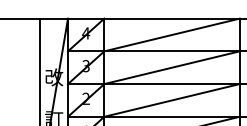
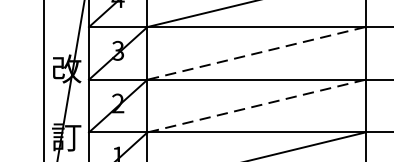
line: (172, 67) -> (257, 53), solid -> dashed
line: (172, 100) -> (257, 106), solid -> dashed

